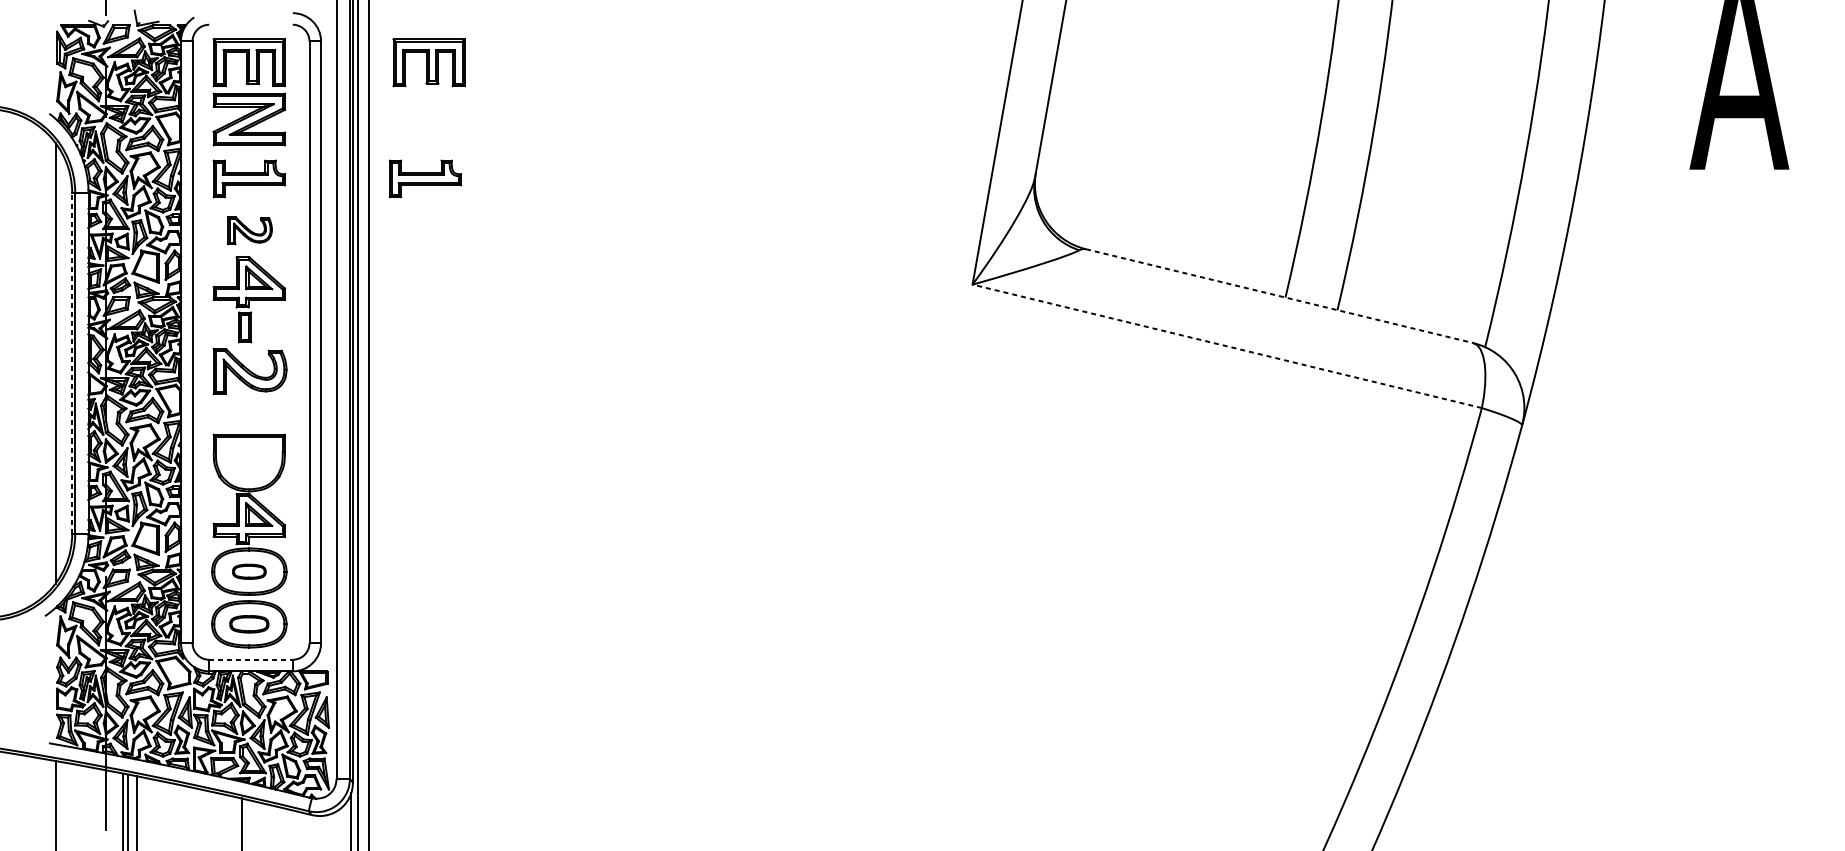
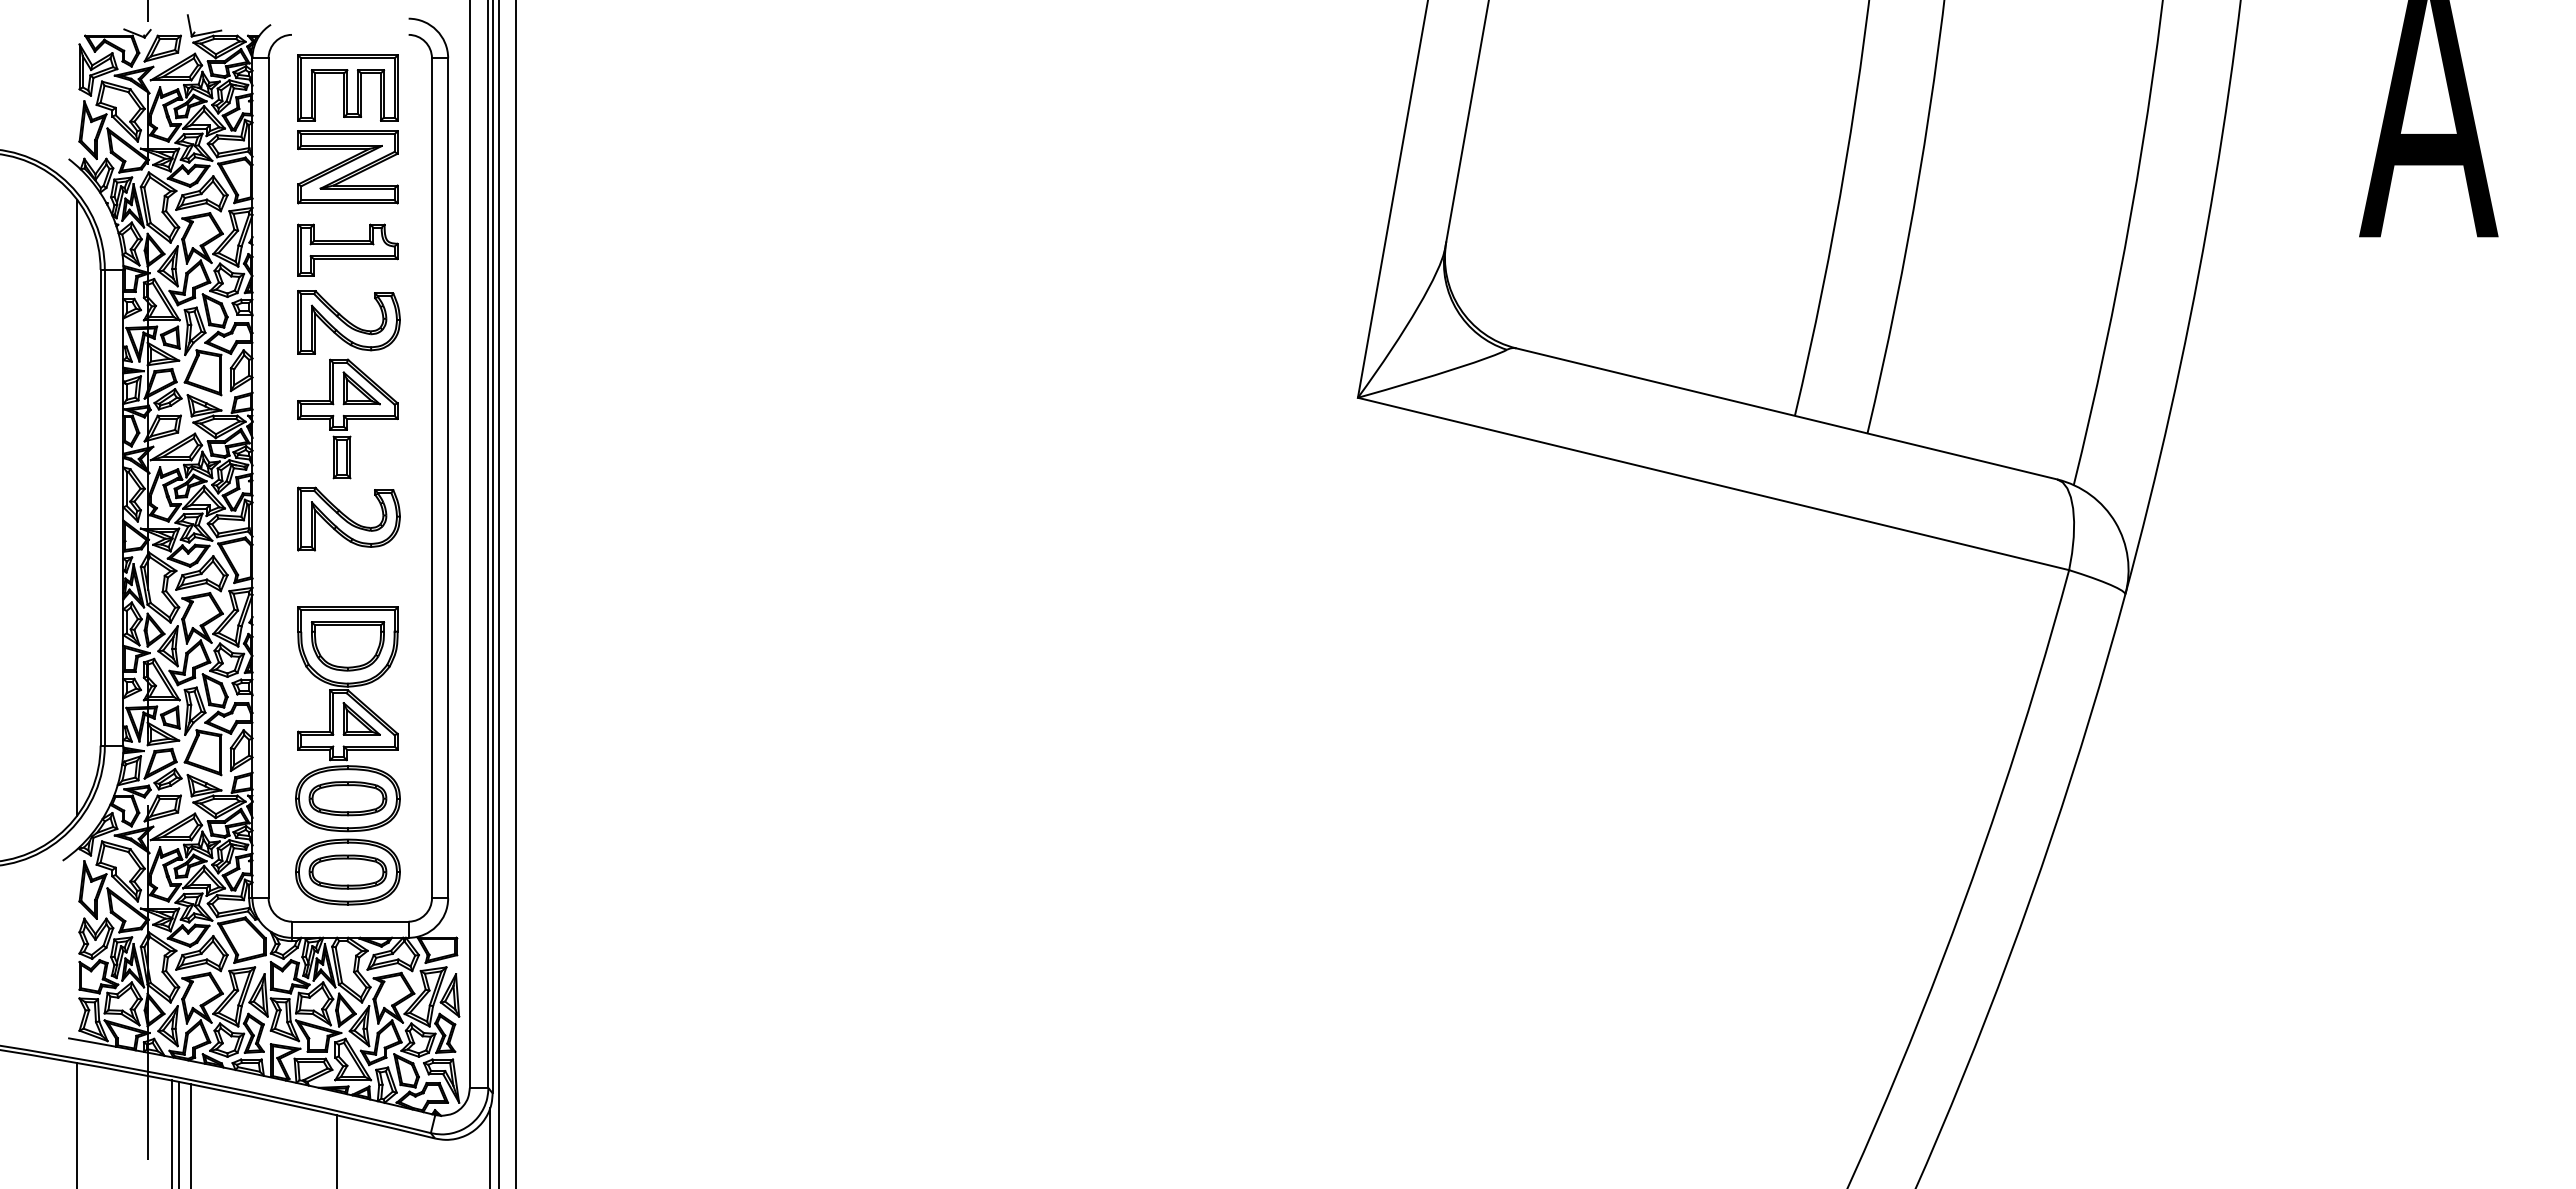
part: (428, 62) -> (598, 87), removed
part: (425, 178) -> (593, 249), removed
part: (249, 230) -> (348, 322), size x1.67
line: (1280, 296) -> (1787, 414), dashed -> solid
line: (1227, 346) -> (1713, 483), dashed -> solid
line: (72, 363) -> (100, 507), dashed -> solid
part: (249, 462) -> (347, 646), added
part: (249, 571) -> (347, 798), size x1.67
part: (249, 623) -> (347, 871), size x1.43
line: (251, 659) -> (350, 921), dashed -> solid

